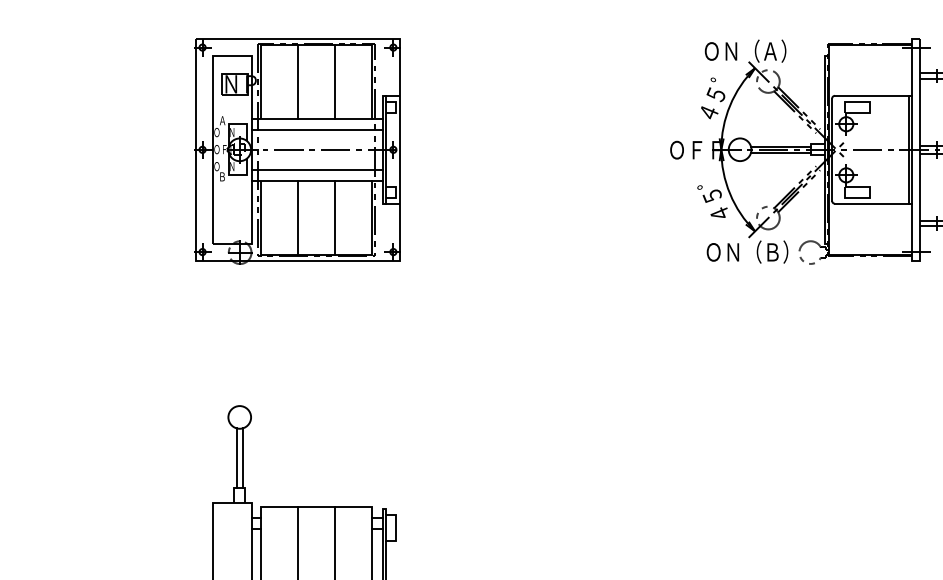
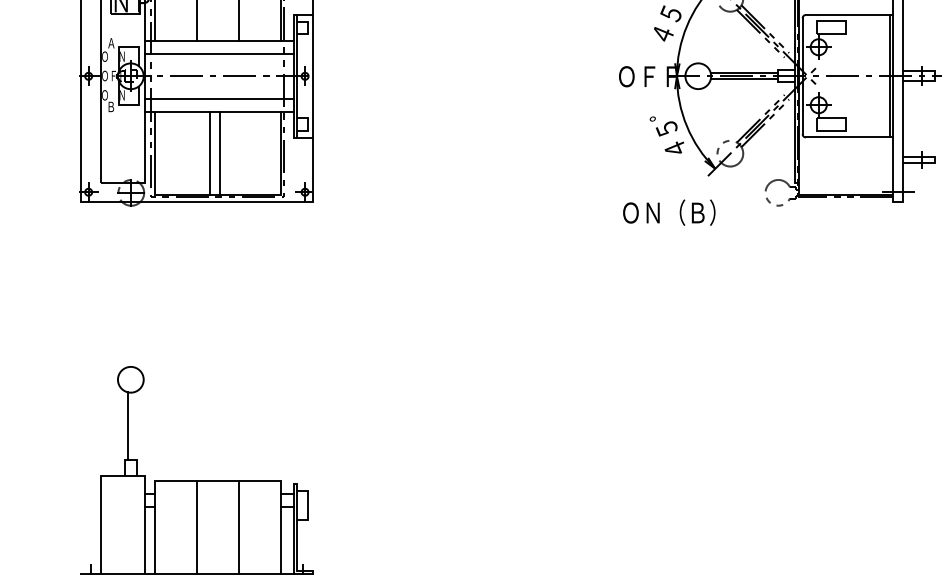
line: (297, 217) -> (219, 153), moved
line: (334, 217) -> (209, 153), moved
text: (747, 251) -> (669, 212), moved
line: (242, 457) -> (133, 425), removed

